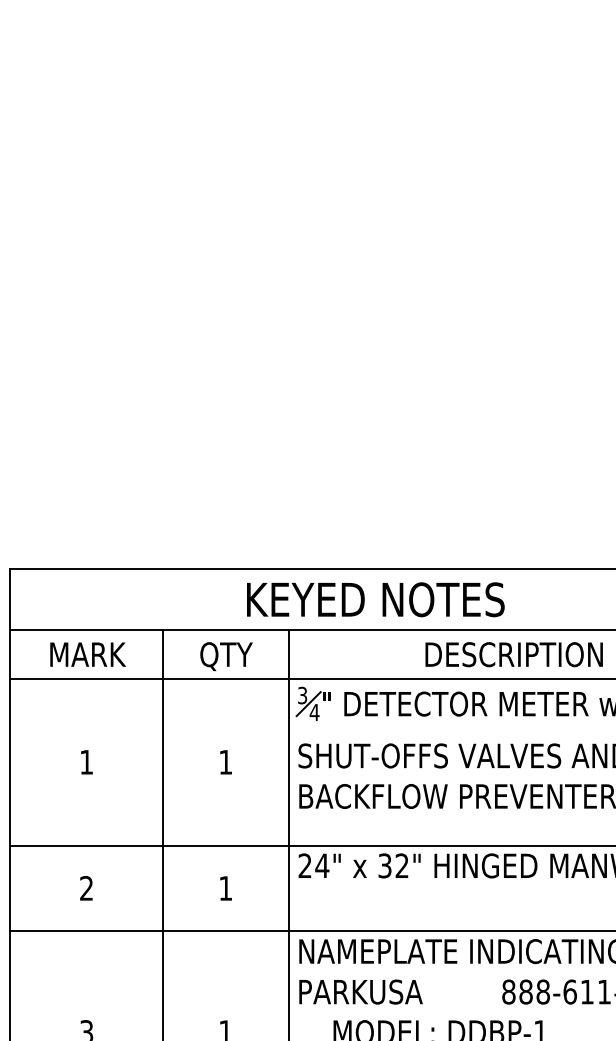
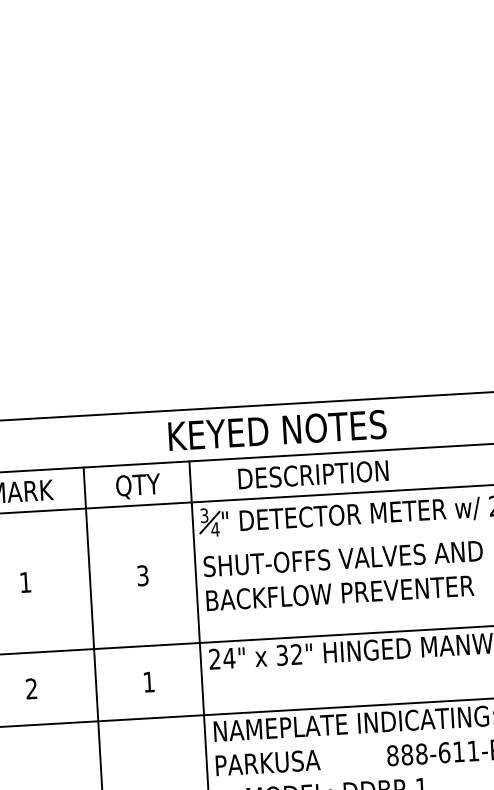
text: (375, 599) -> (277, 430), moved
text: (513, 654) -> (312, 474), moved
text: (225, 761) -> (142, 575), 1 -> 3

